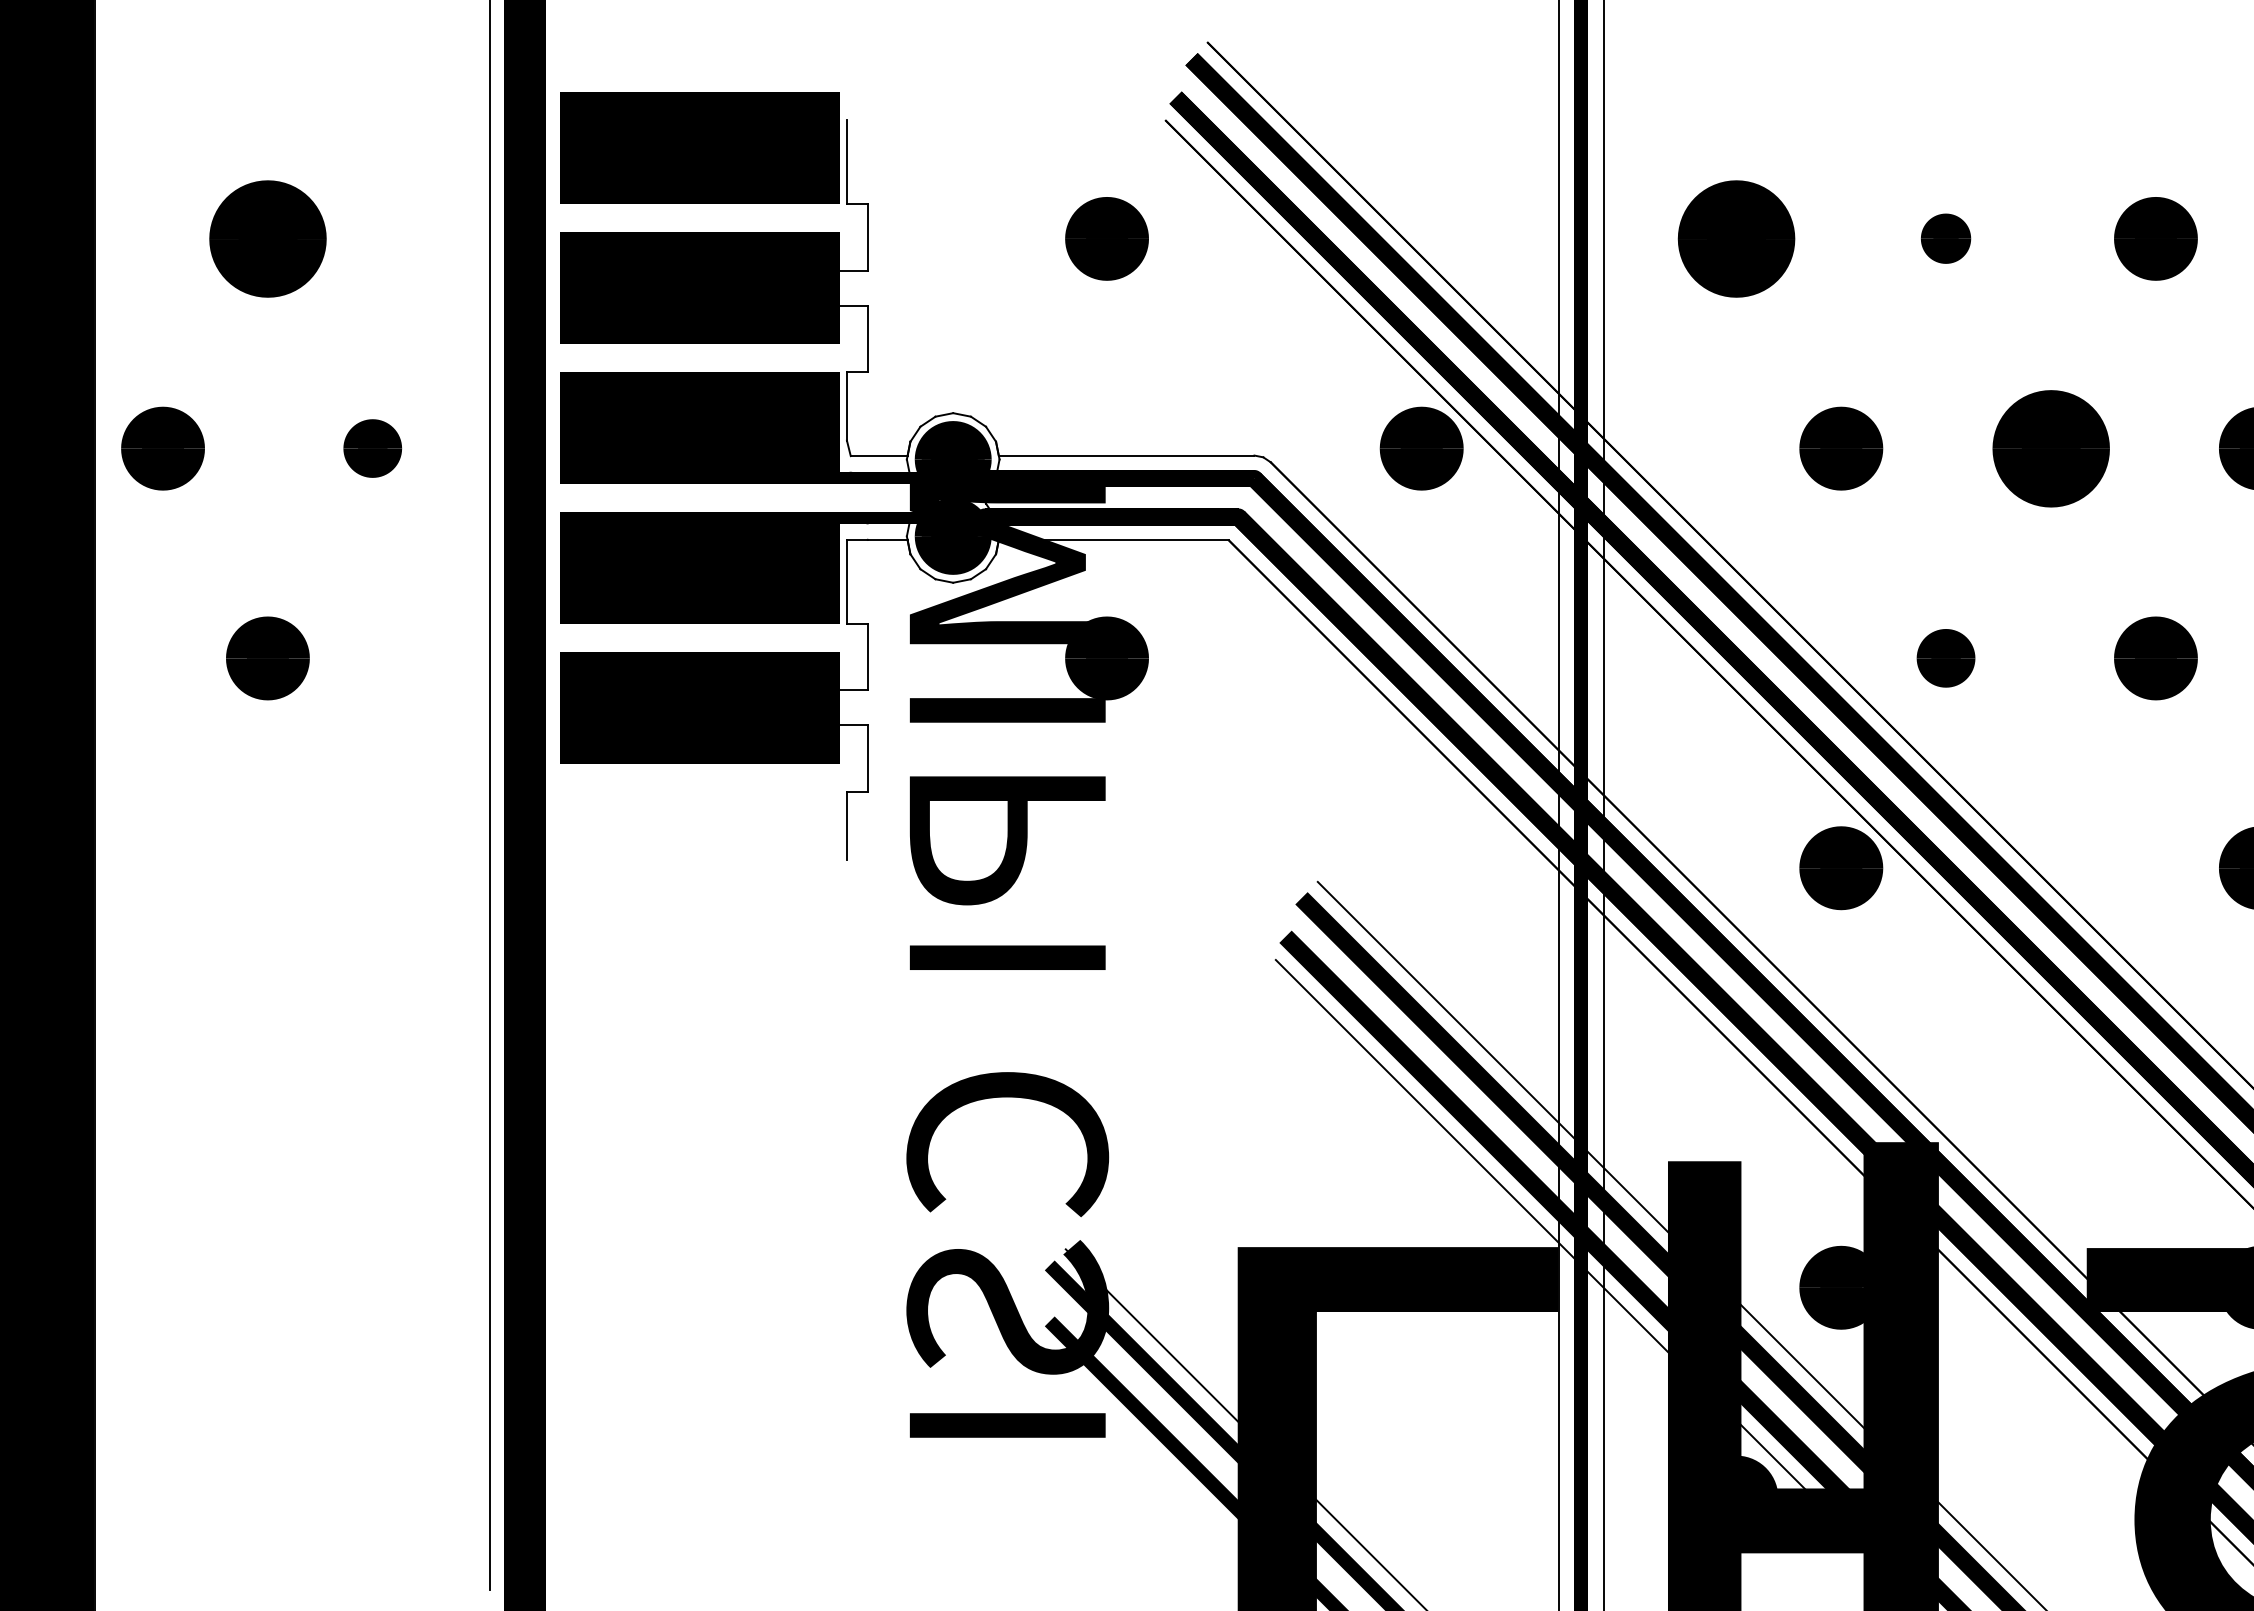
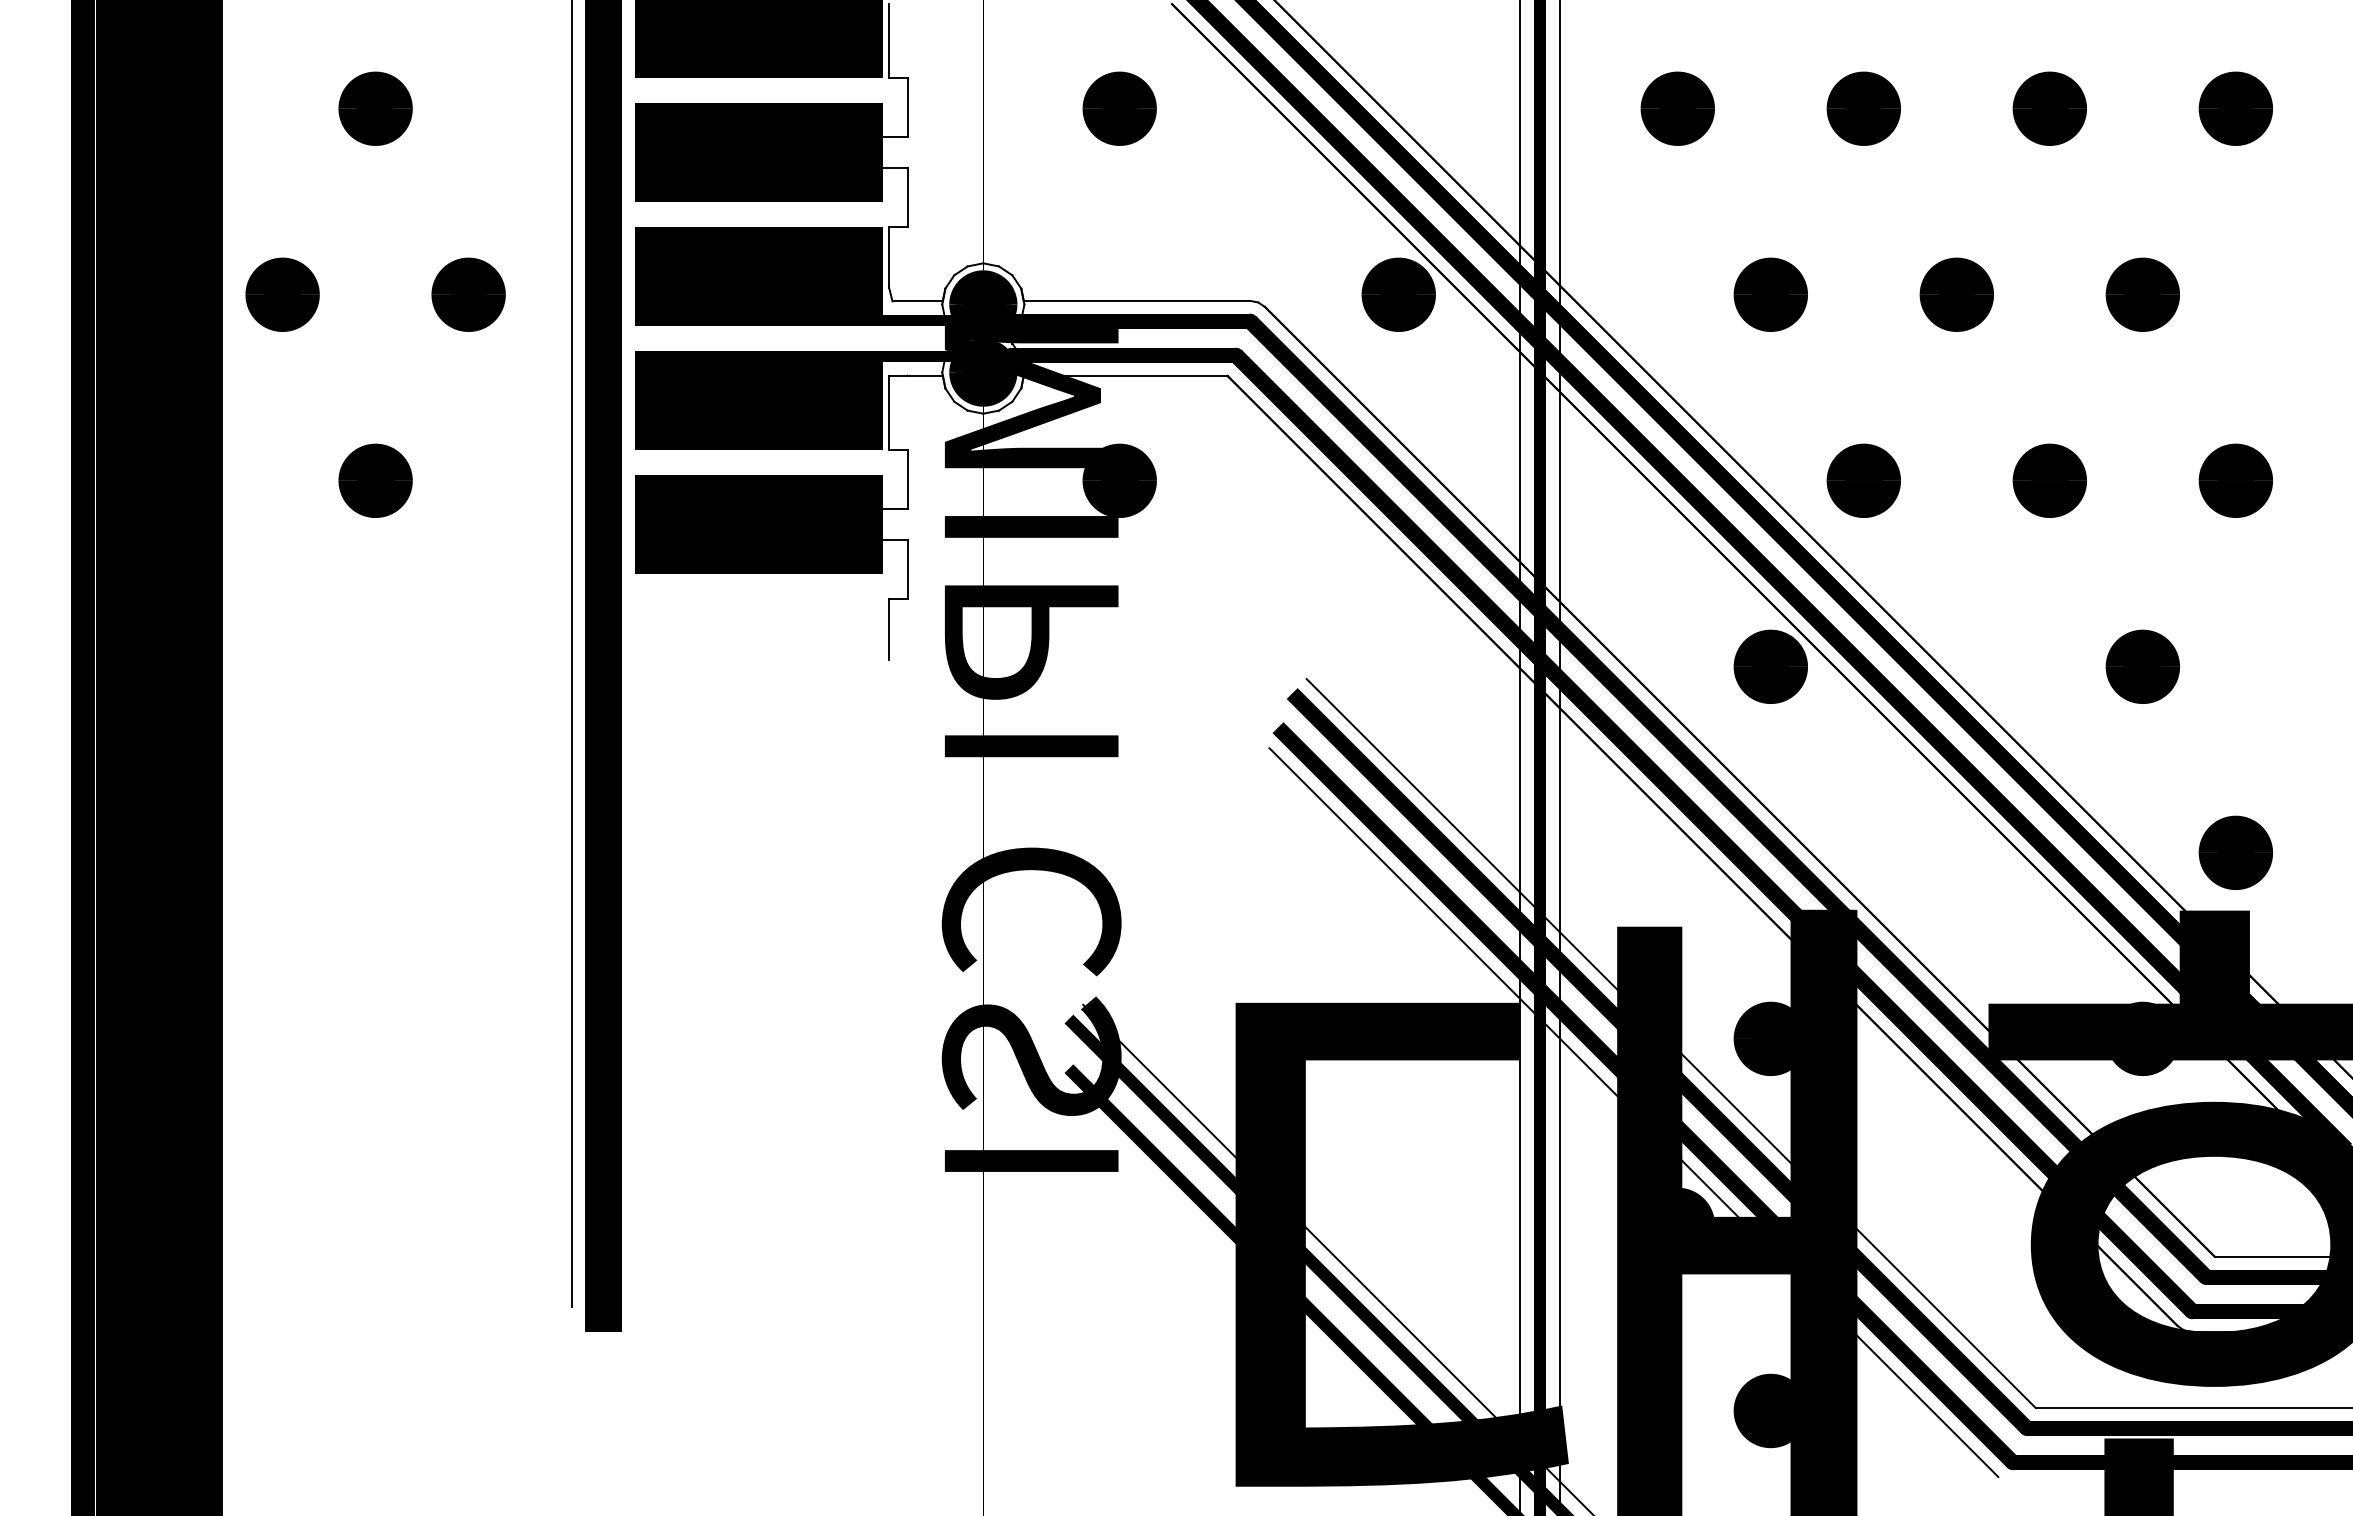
part: (267, 238) -> (375, 108), size x0.71
part: (1736, 238) -> (1677, 108), size x0.71
part: (1945, 238) -> (1863, 108), size x1.67
part: (372, 448) -> (468, 294), size x1.43
part: (2050, 448) -> (1956, 294), size x0.71
part: (1945, 658) -> (1863, 480), size x1.43

